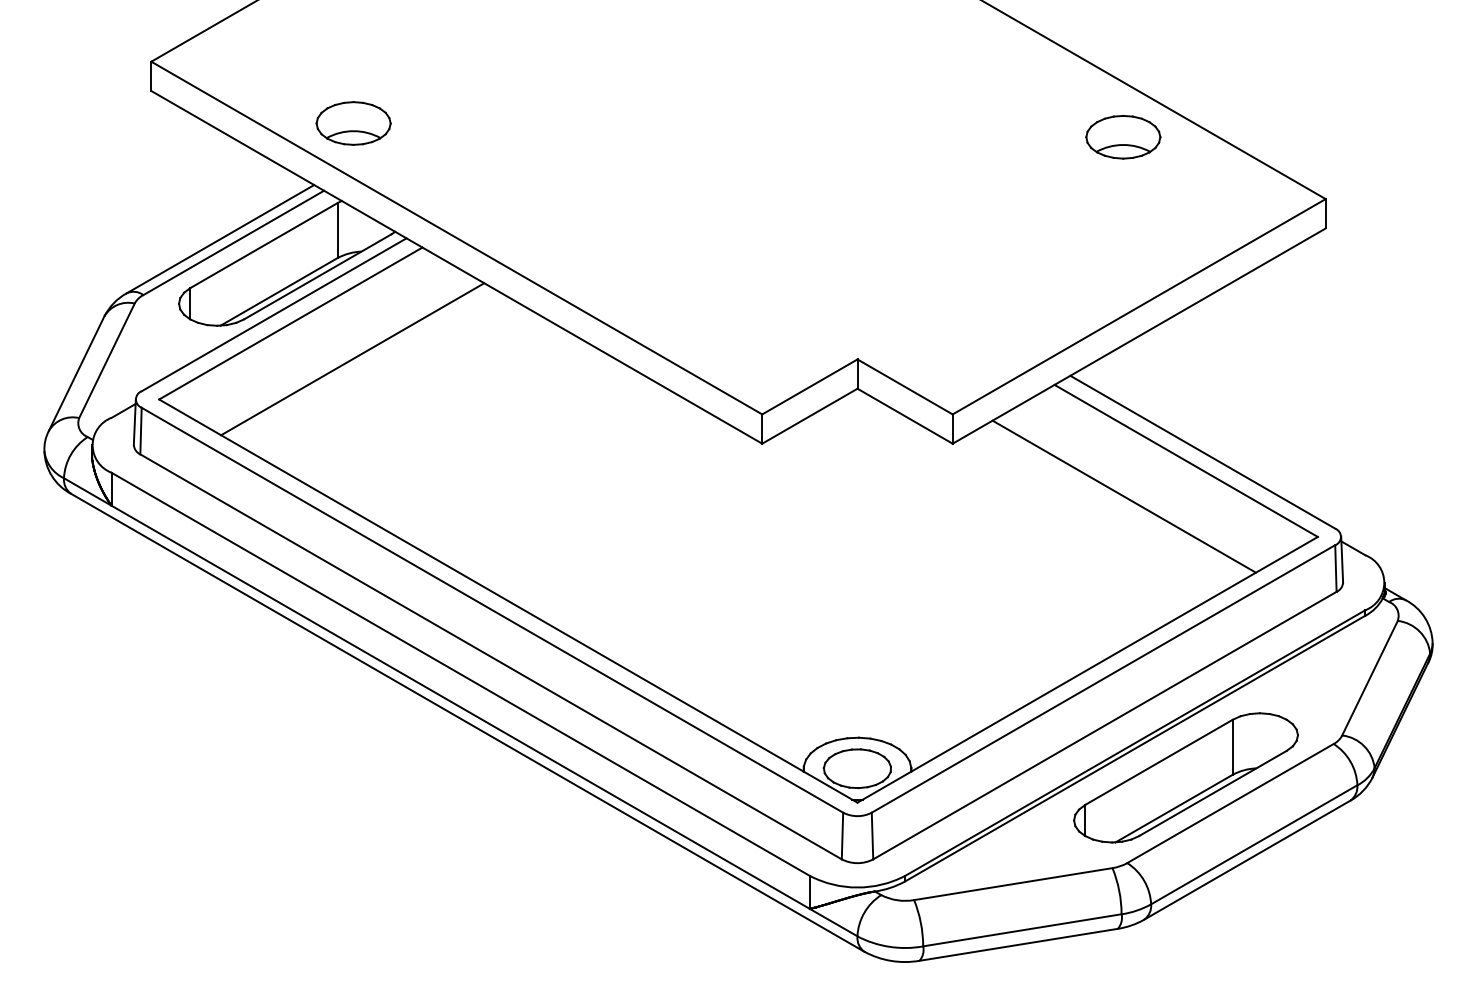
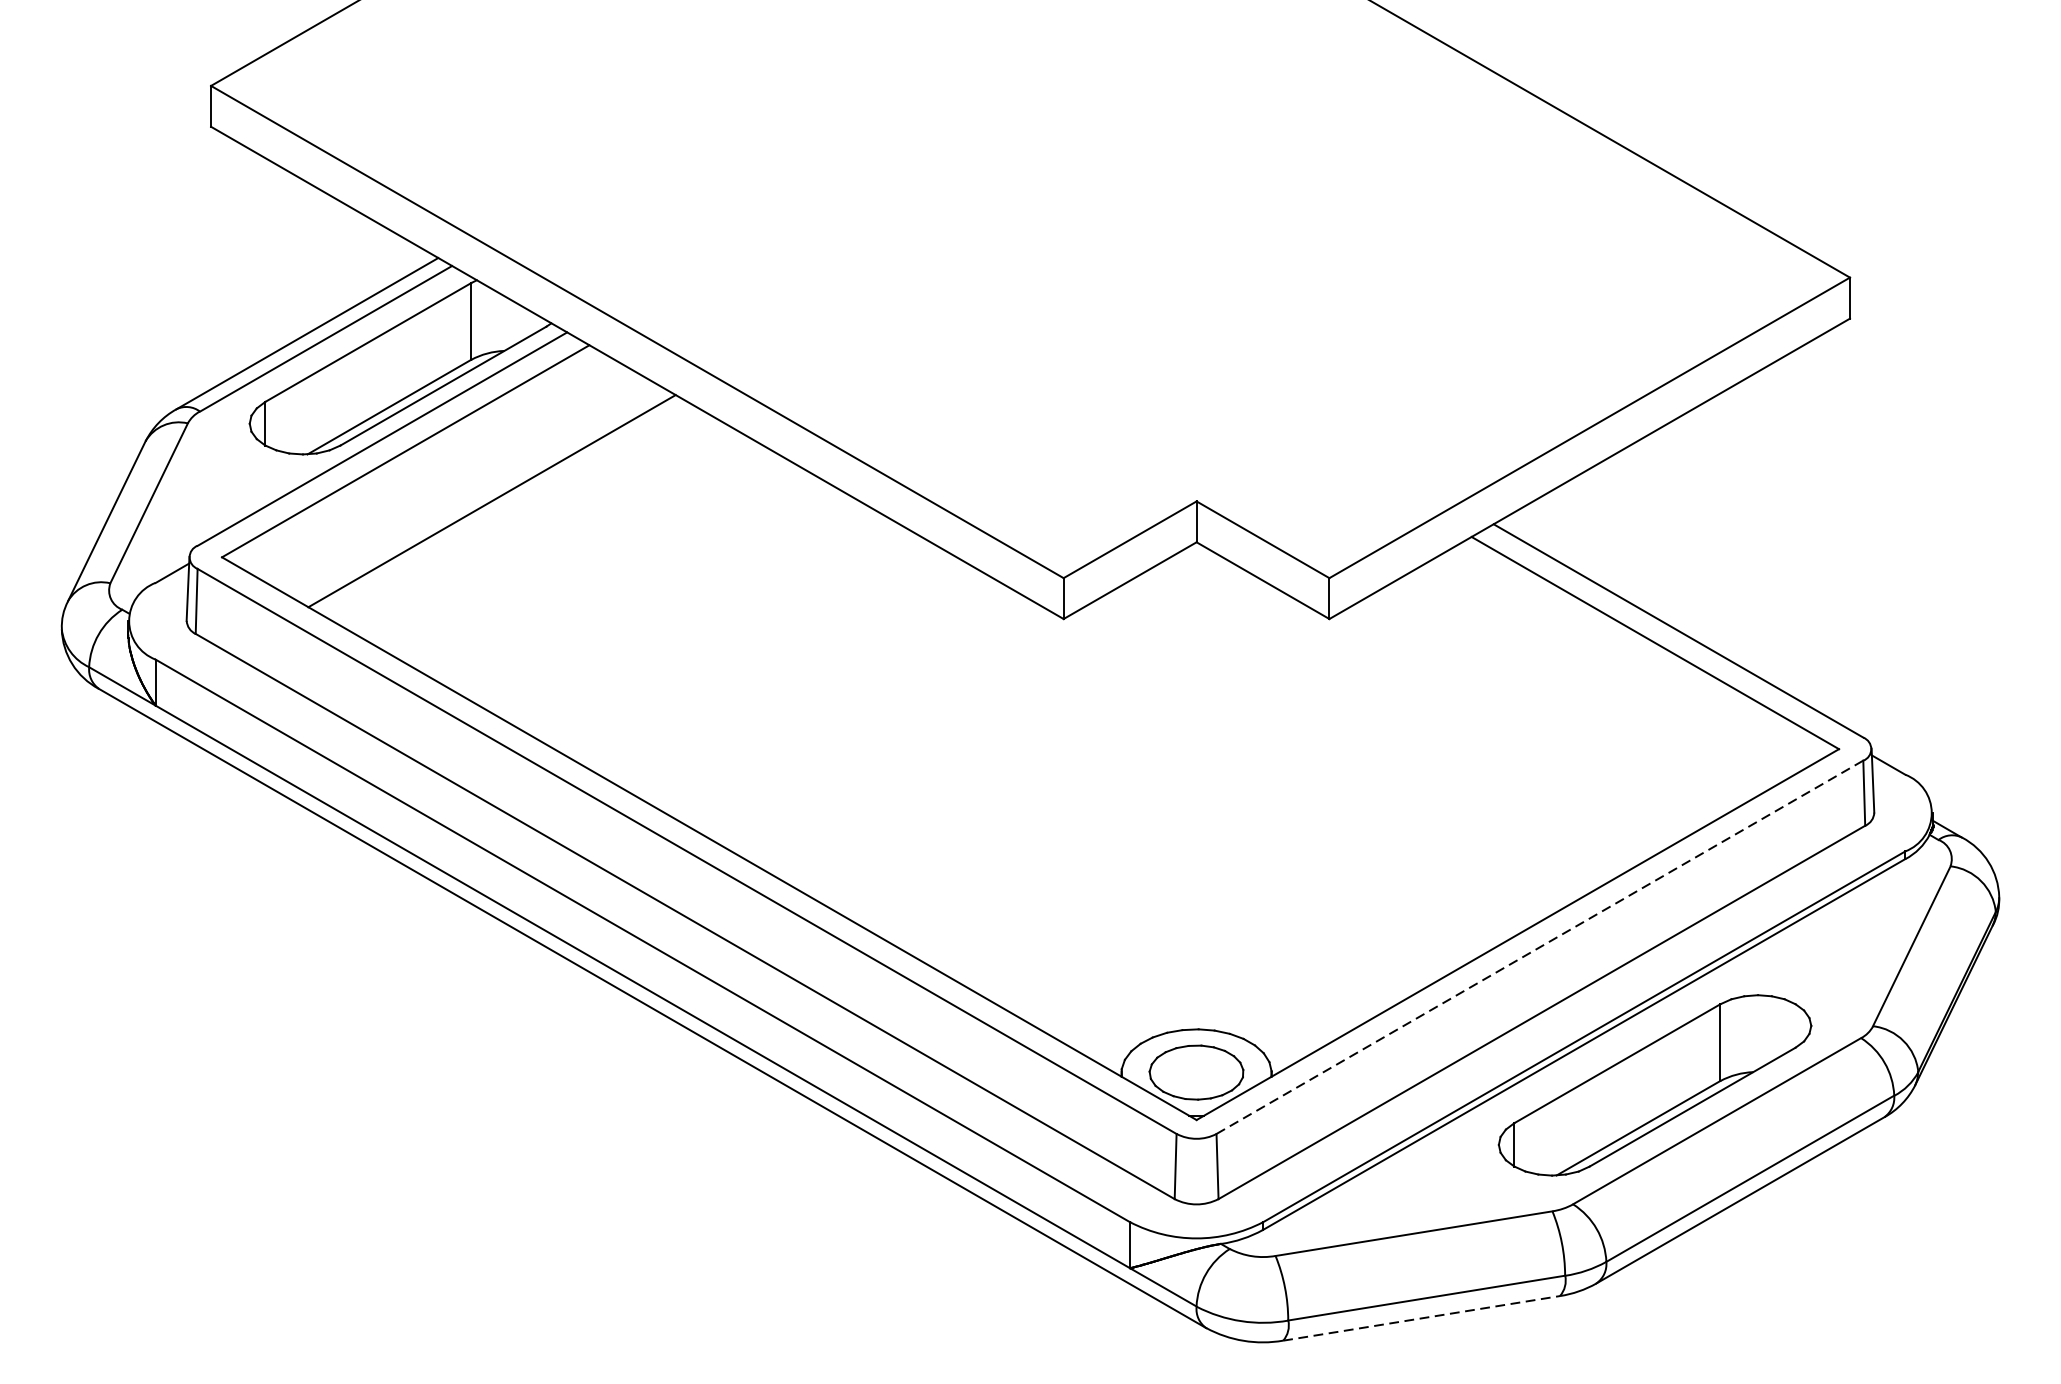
part: (353, 123) -> (493, 172), removed
part: (1123, 137) -> (1567, 191), removed
line: (1123, 496) -> (1567, 692), removed
line: (1103, 678) -> (1539, 946), solid -> dashed
line: (1019, 944) -> (1422, 1317), solid -> dashed

